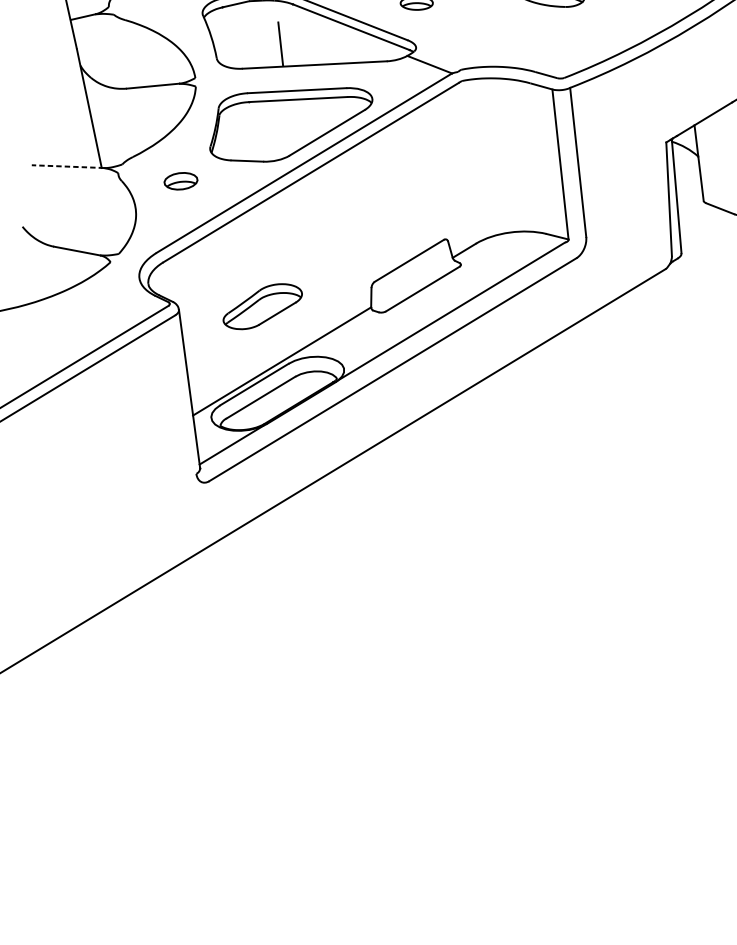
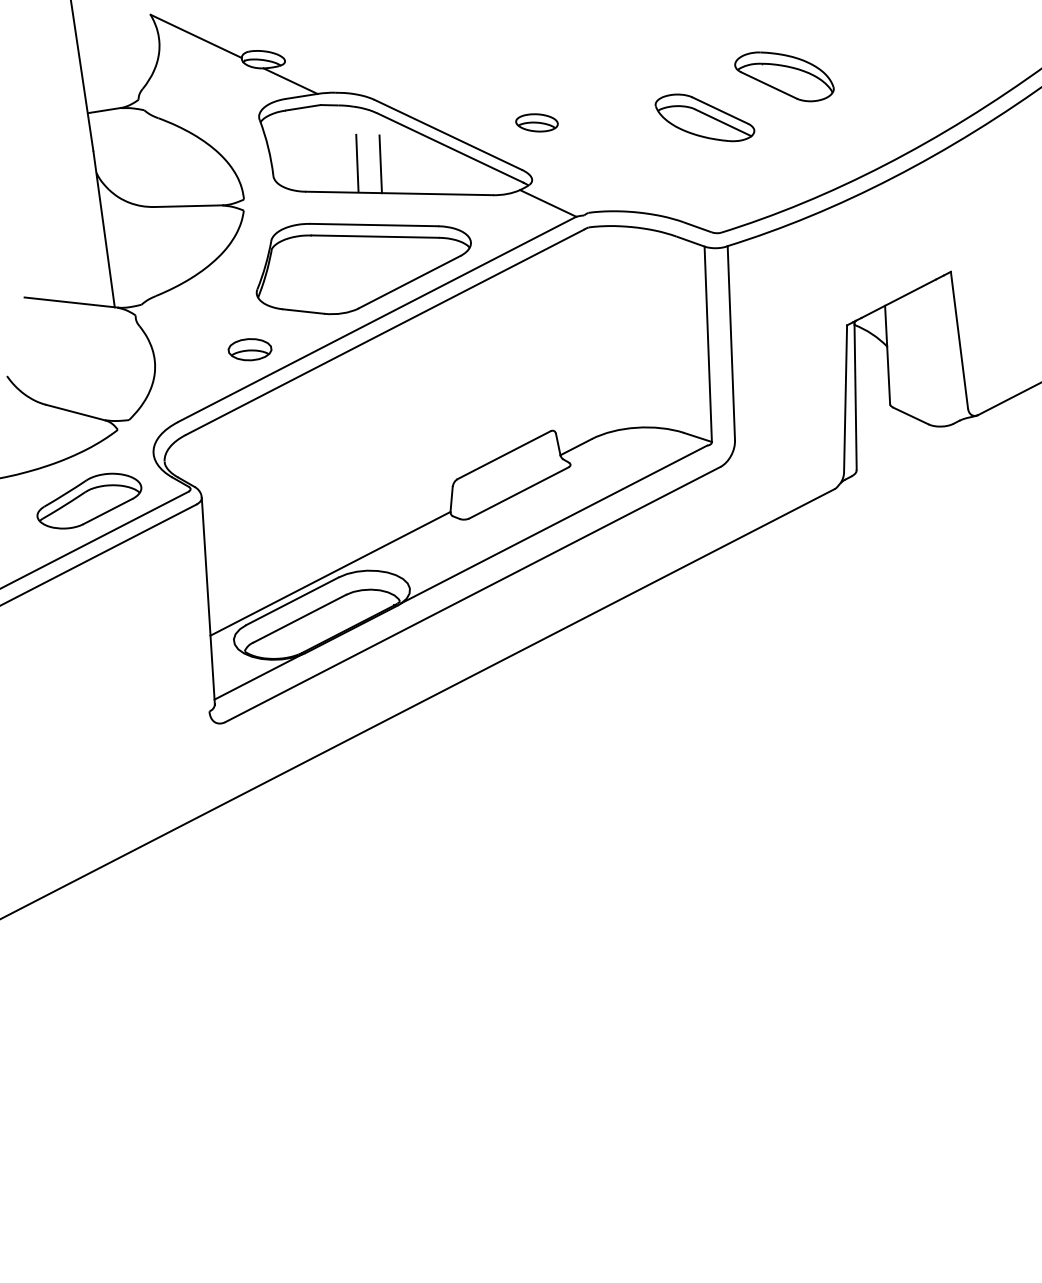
line: (298, 43) -> (380, 164), added
line: (68, 166) -> (71, 302), dashed -> solid
part: (180, 181) -> (249, 349), moved
part: (262, 306) -> (89, 500), moved

